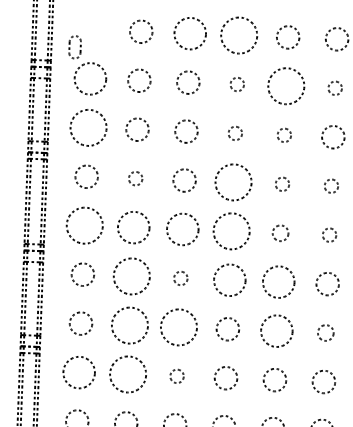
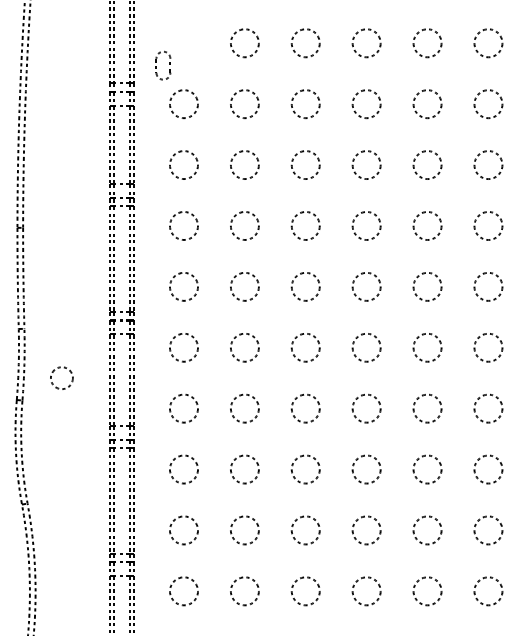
circle: (190, 33) -> (305, 43), size x0.71
circle: (239, 35) -> (366, 43), size x0.62
circle: (90, 79) -> (183, 104), size x0.71
circle: (237, 84) -> (366, 104), size x1.67
circle: (286, 86) -> (427, 104), size x0.62
circle: (335, 88) -> (488, 104), size x1.67
circle: (88, 127) -> (183, 164), size x0.62
circle: (235, 133) -> (366, 164), size x1.67
circle: (284, 135) -> (427, 165), size x1.67
circle: (135, 178) -> (244, 225), size x1.67
circle: (233, 182) -> (366, 225), size x0.62
circle: (282, 183) -> (427, 225), size x1.67
circle: (331, 185) -> (488, 225), size x1.67
circle: (84, 225) -> (183, 286), size x0.62
circle: (133, 227) -> (244, 286), size x0.71
circle: (182, 229) -> (305, 286), size x0.71
circle: (231, 231) -> (366, 286), size x0.62
circle: (280, 232) -> (427, 286), size x1.43
circle: (329, 234) -> (488, 286), size x1.67
circle: (131, 276) -> (244, 347), size x0.62
circle: (180, 278) -> (305, 347), size x1.67
circle: (229, 280) -> (366, 347), size x0.71
circle: (278, 282) -> (427, 347), size x0.71
circle: (129, 325) -> (244, 408), size x0.62
circle: (178, 327) -> (305, 408), size x0.62
circle: (276, 331) -> (427, 408), size x0.71
circle: (325, 332) -> (488, 408), size x1.43
circle: (78, 372) -> (183, 469), size x0.71
circle: (127, 374) -> (244, 469), size x0.62
circle: (176, 376) -> (305, 469), size x1.67

